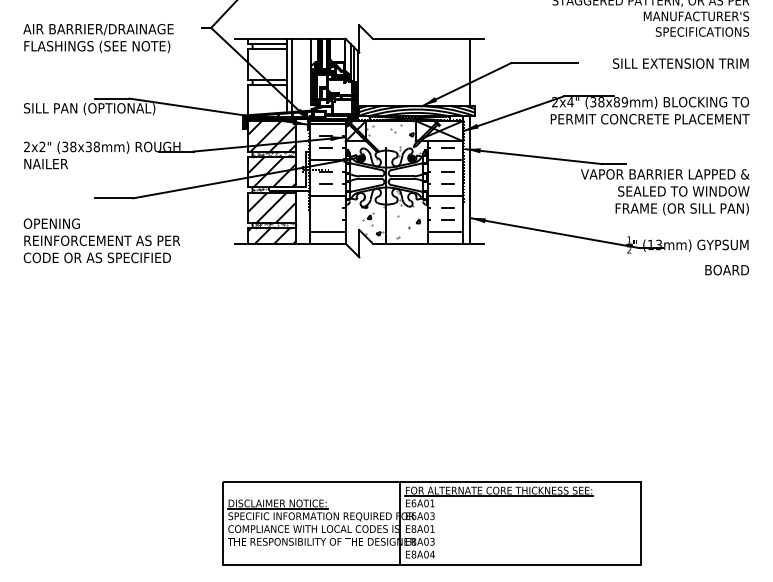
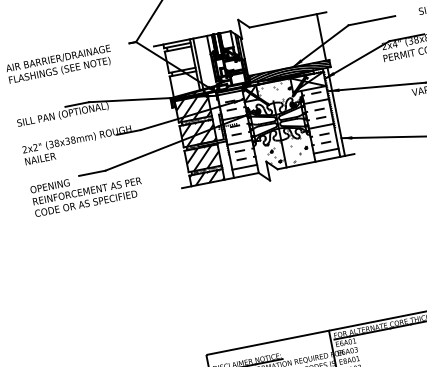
line: (325, 207) -> (239, 150), added
line: (325, 219) -> (241, 159), added
text: (101, 240) -> (86, 191), moved

